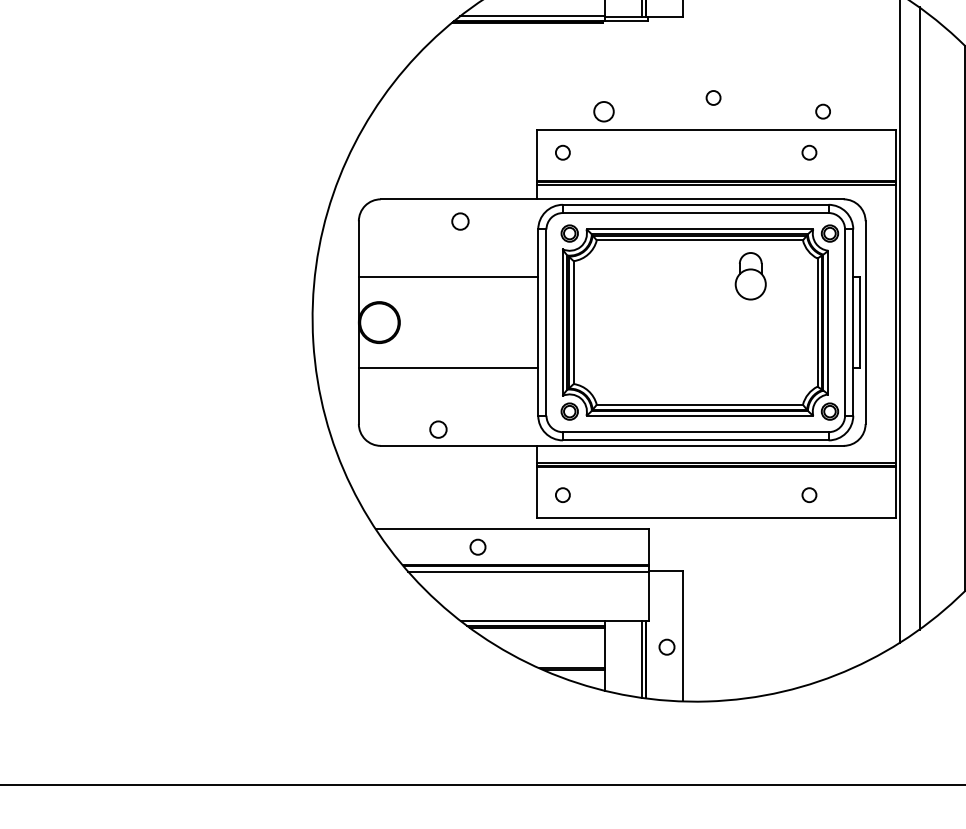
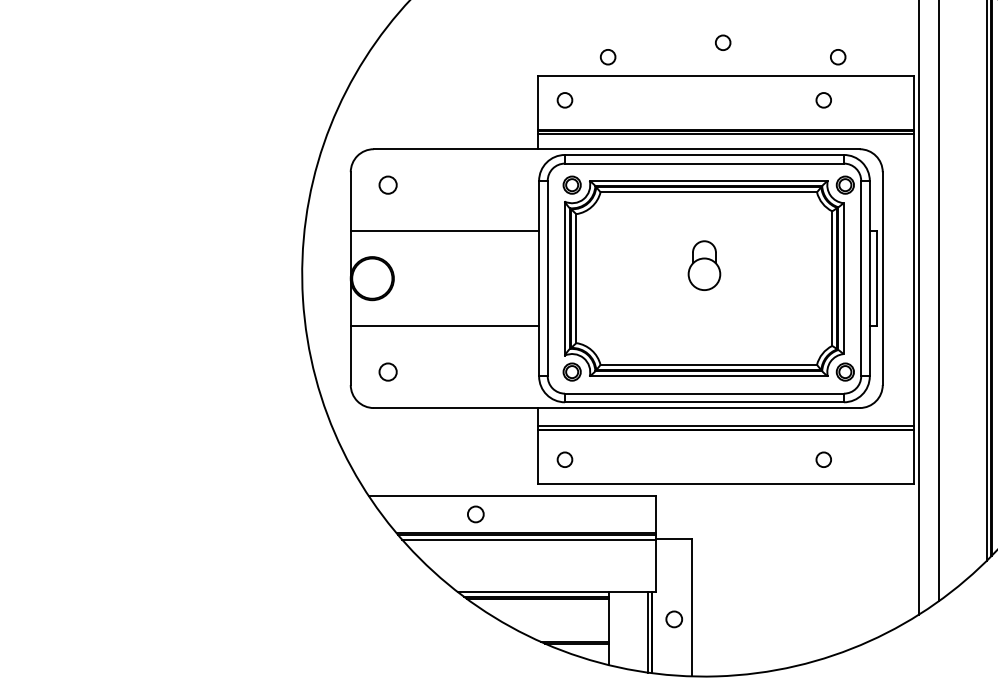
circle: (603, 111) -> (607, 57), size x0.71
circle: (460, 221) -> (388, 185), moved
part: (750, 276) -> (704, 265), moved
circle: (438, 429) -> (388, 371), moved

